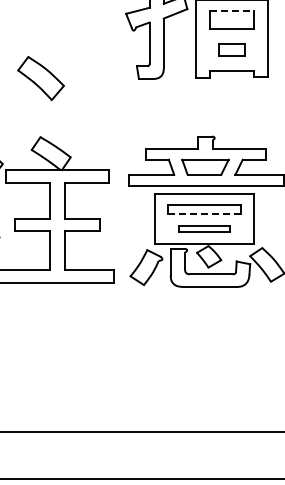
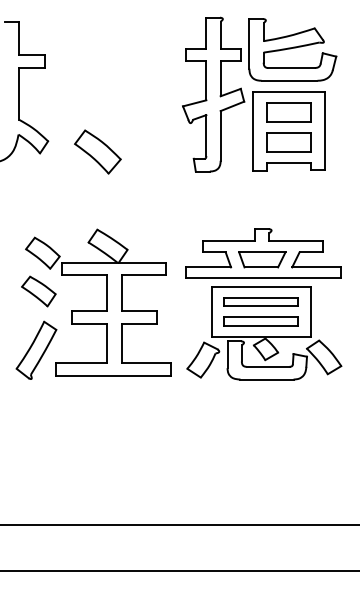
line: (231, 10) -> (288, 103), dashed -> solid
part: (231, 49) -> (288, 142), size x1.67
part: (40, 77) -> (97, 151), moved
line: (204, 213) -> (261, 306), dashed -> solid
part: (203, 228) -> (260, 321), size x1.43

